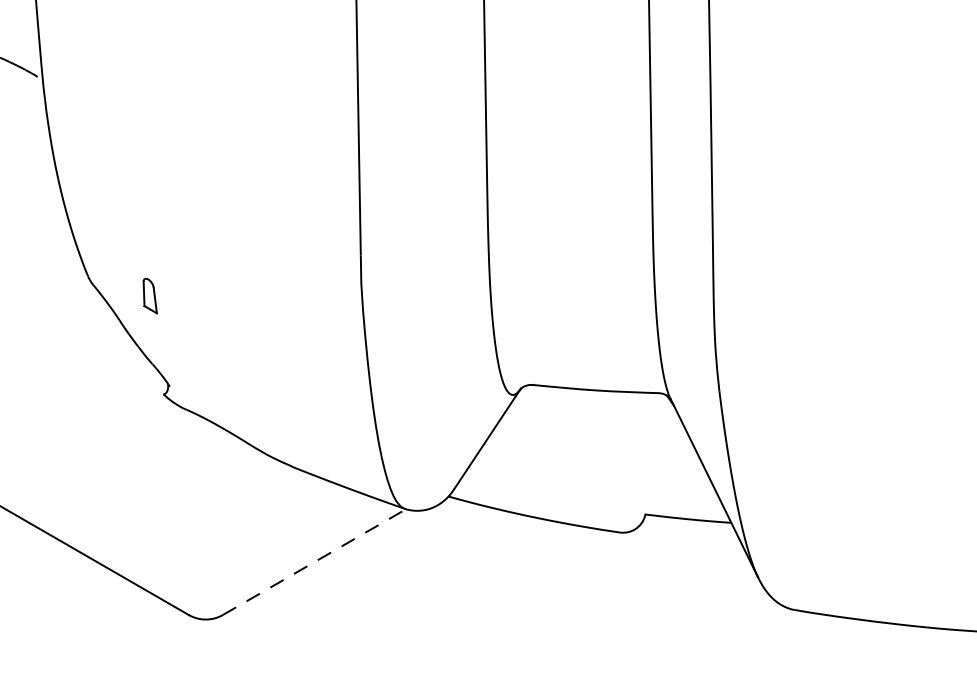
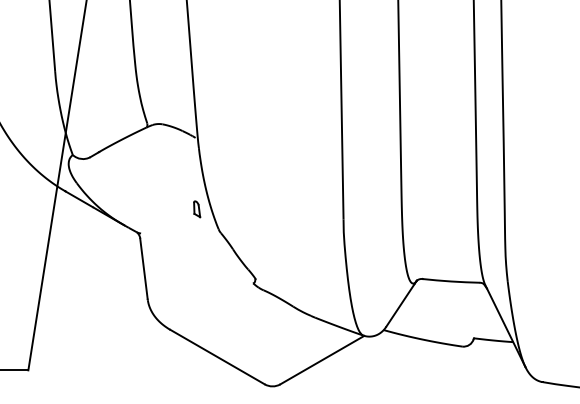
part: (151, 296) -> (197, 209), moved
line: (314, 560) -> (322, 359), dashed -> solid

